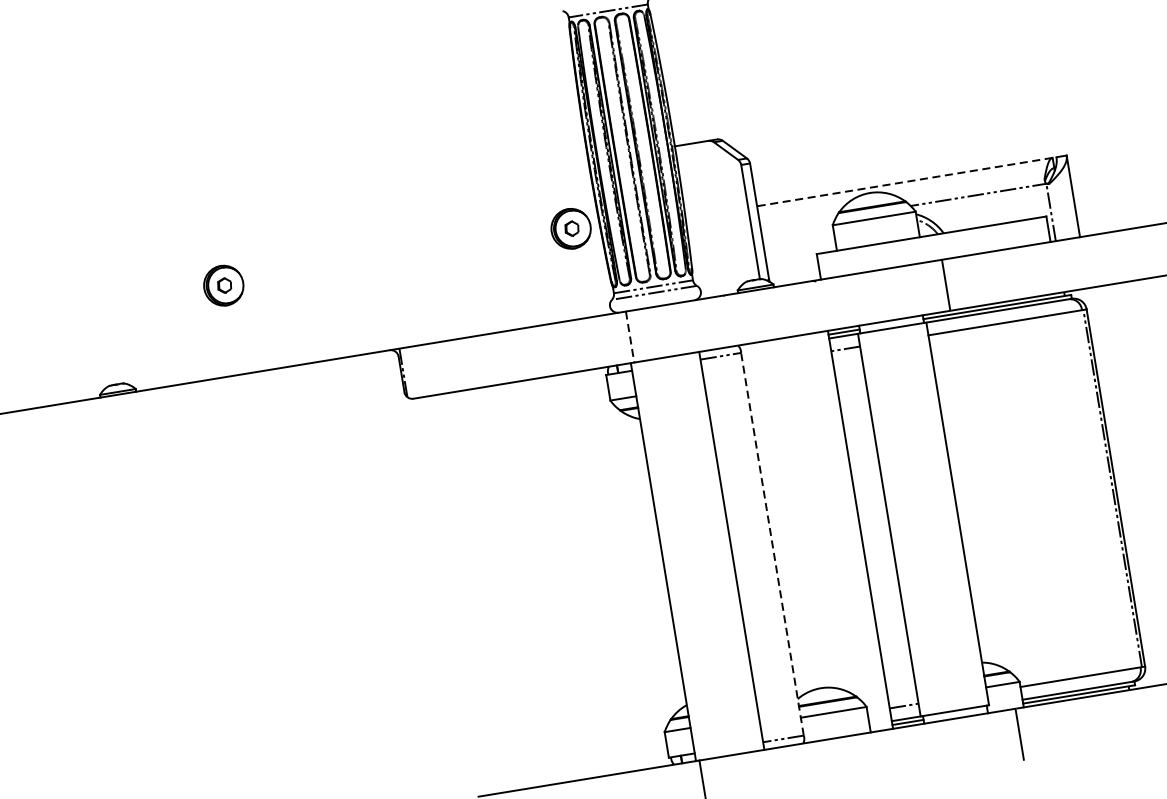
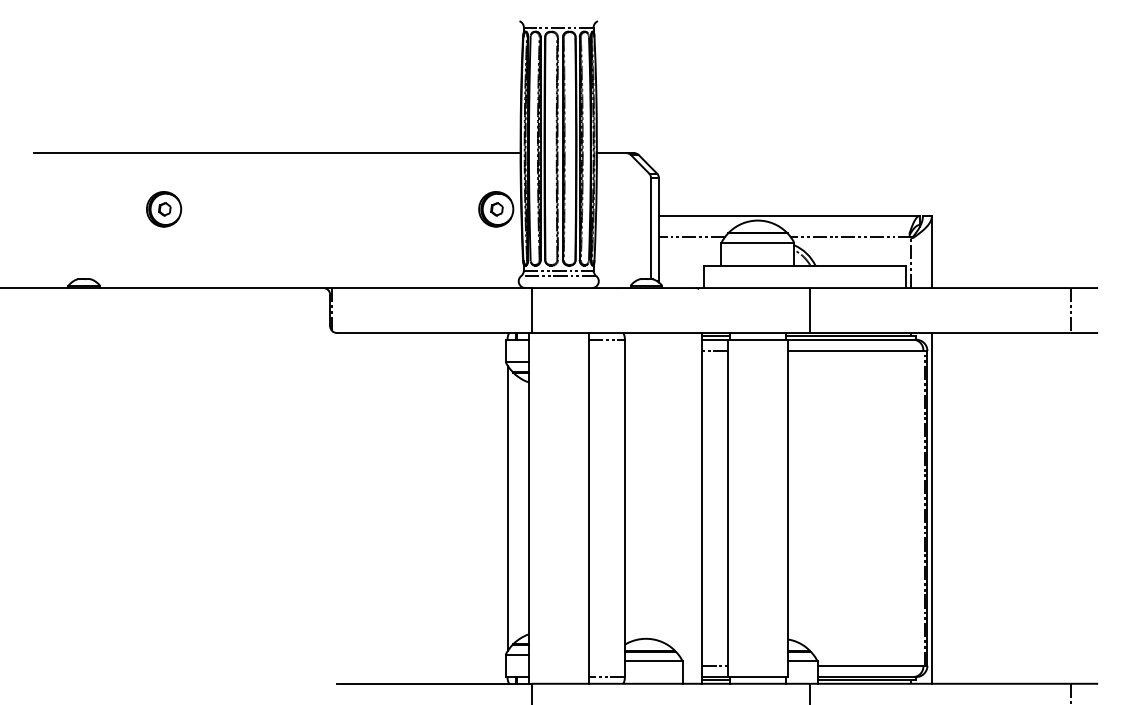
line: (904, 182) -> (788, 216), dashed -> solid
line: (312, 206) -> (277, 153), added
line: (797, 224) -> (691, 237), added
part: (224, 285) -> (164, 209), moved
line: (630, 338) -> (531, 311), dashed -> solid
line: (1120, 487) -> (931, 508), added
line: (772, 544) -> (624, 508), dashed -> solid
line: (639, 566) -> (507, 508), added

